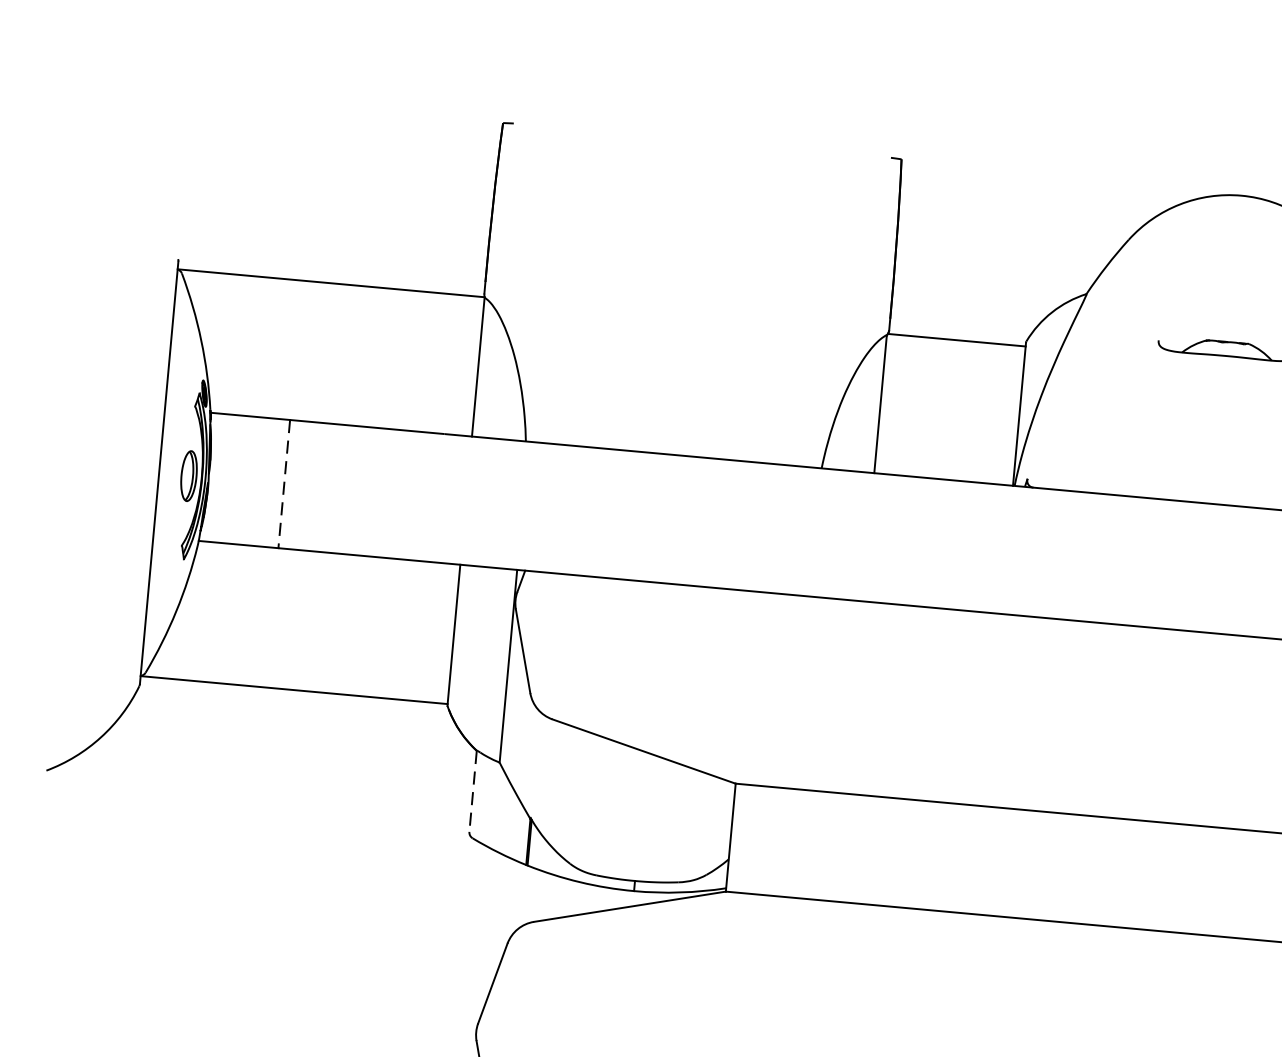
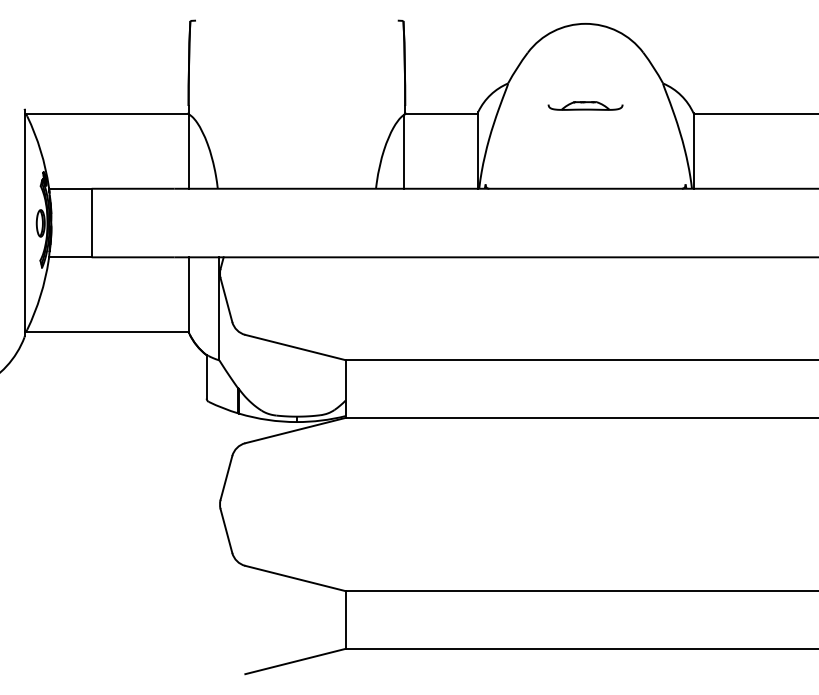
line: (283, 484) -> (91, 223), dashed -> solid
line: (472, 790) -> (206, 376), dashed -> solid

